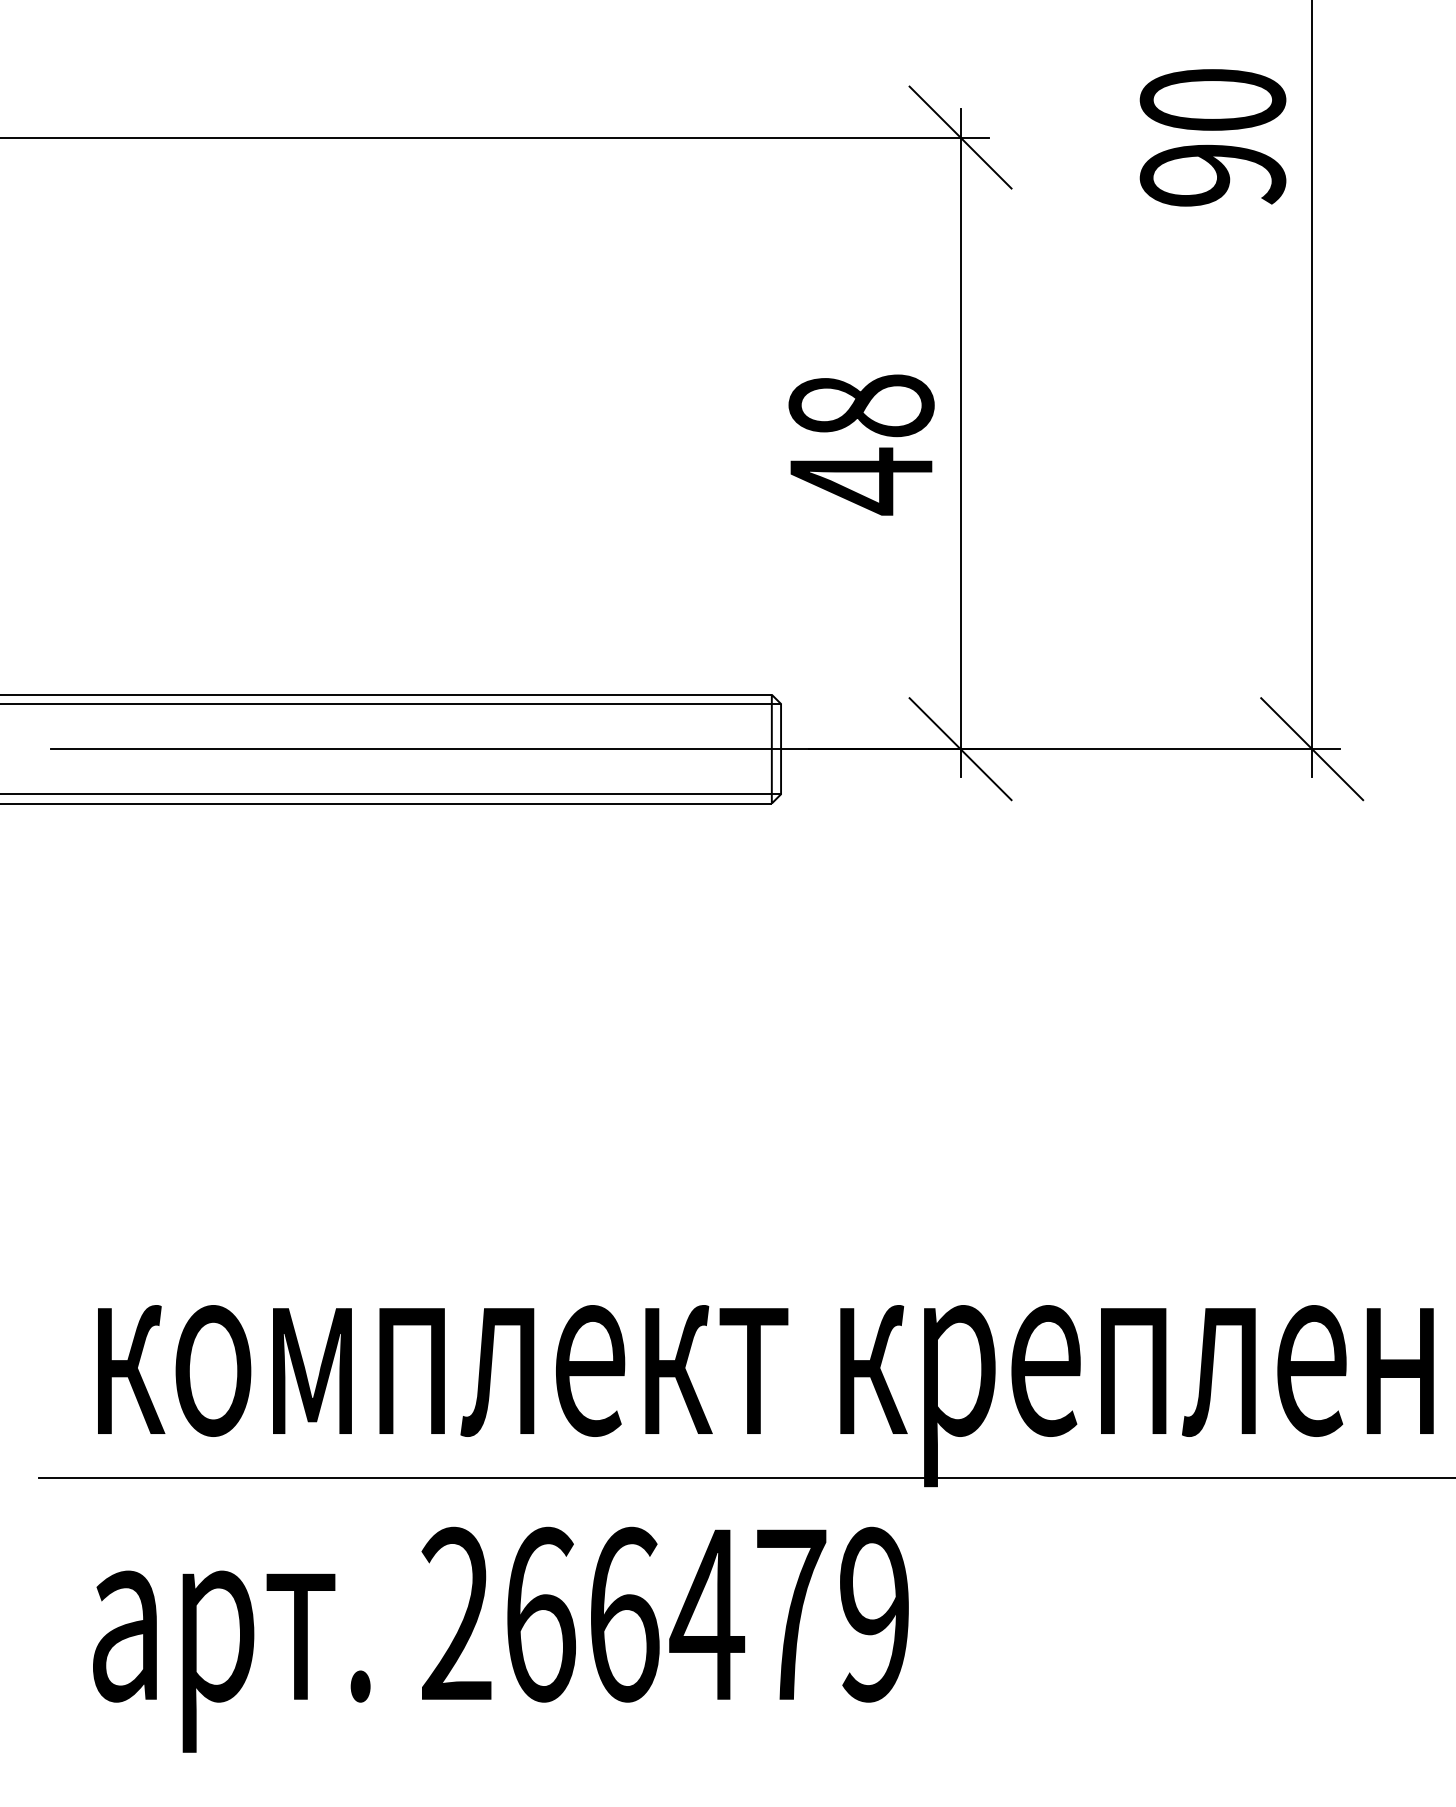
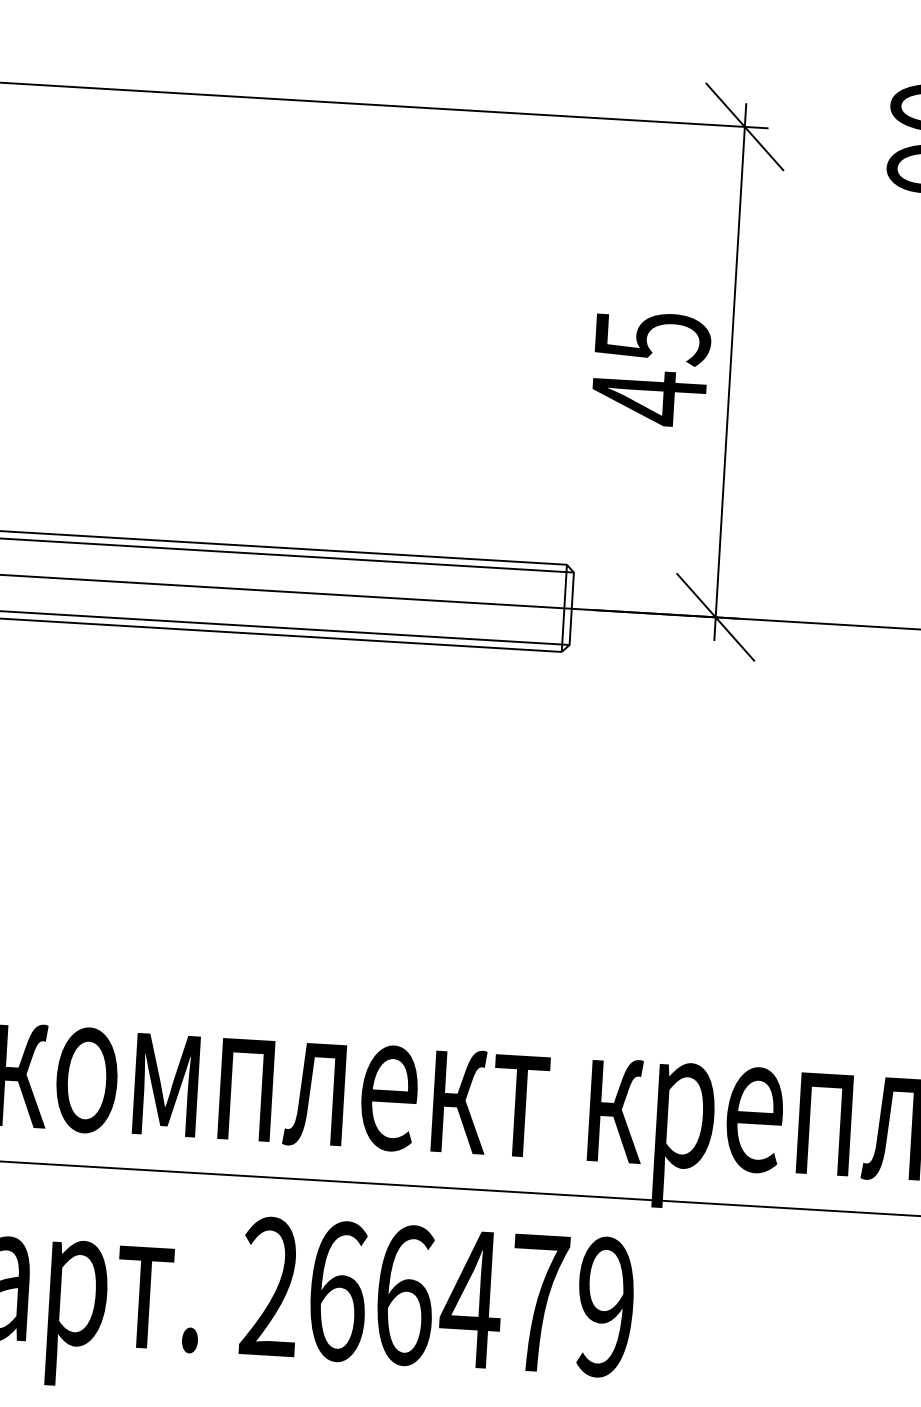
text: (861, 406) -> (652, 337), 48 -> 45

